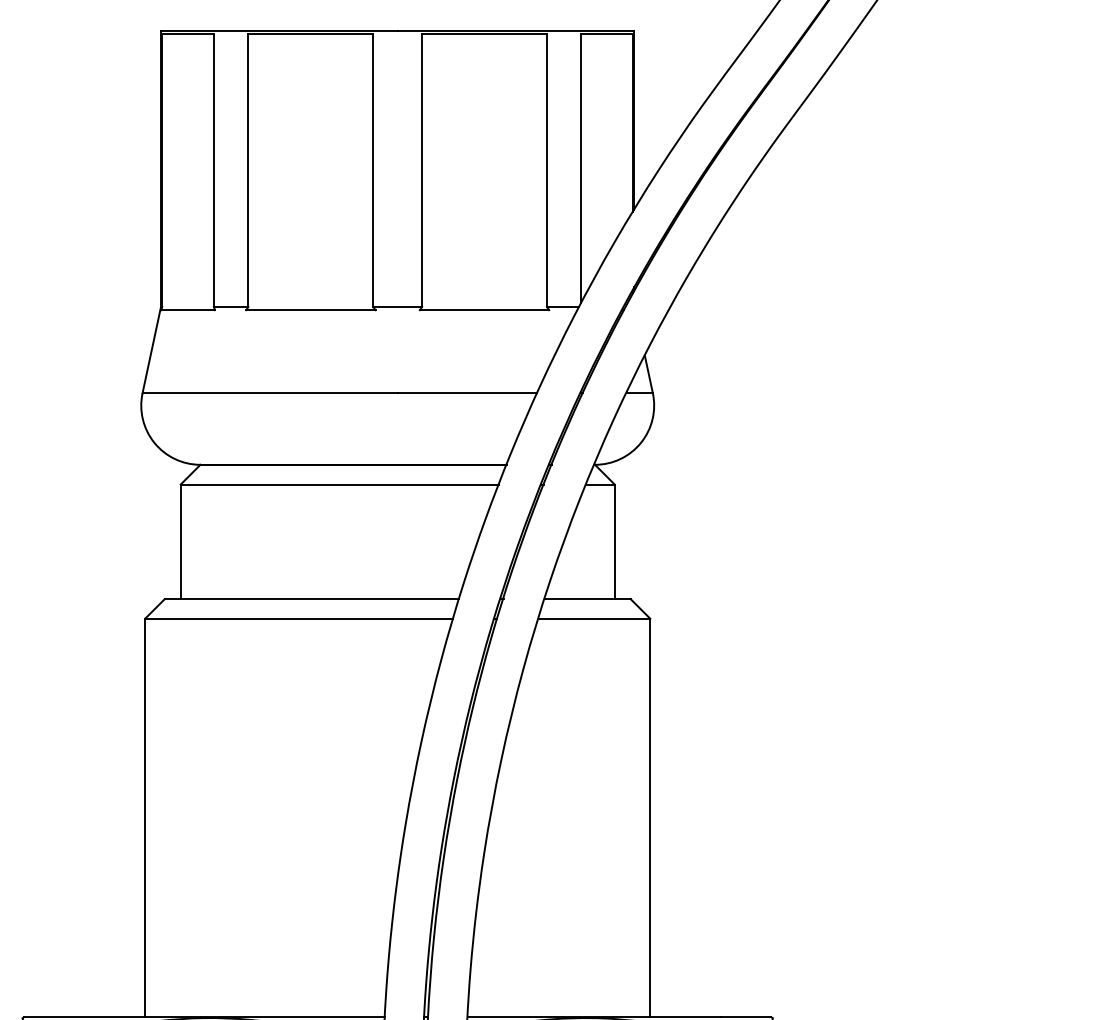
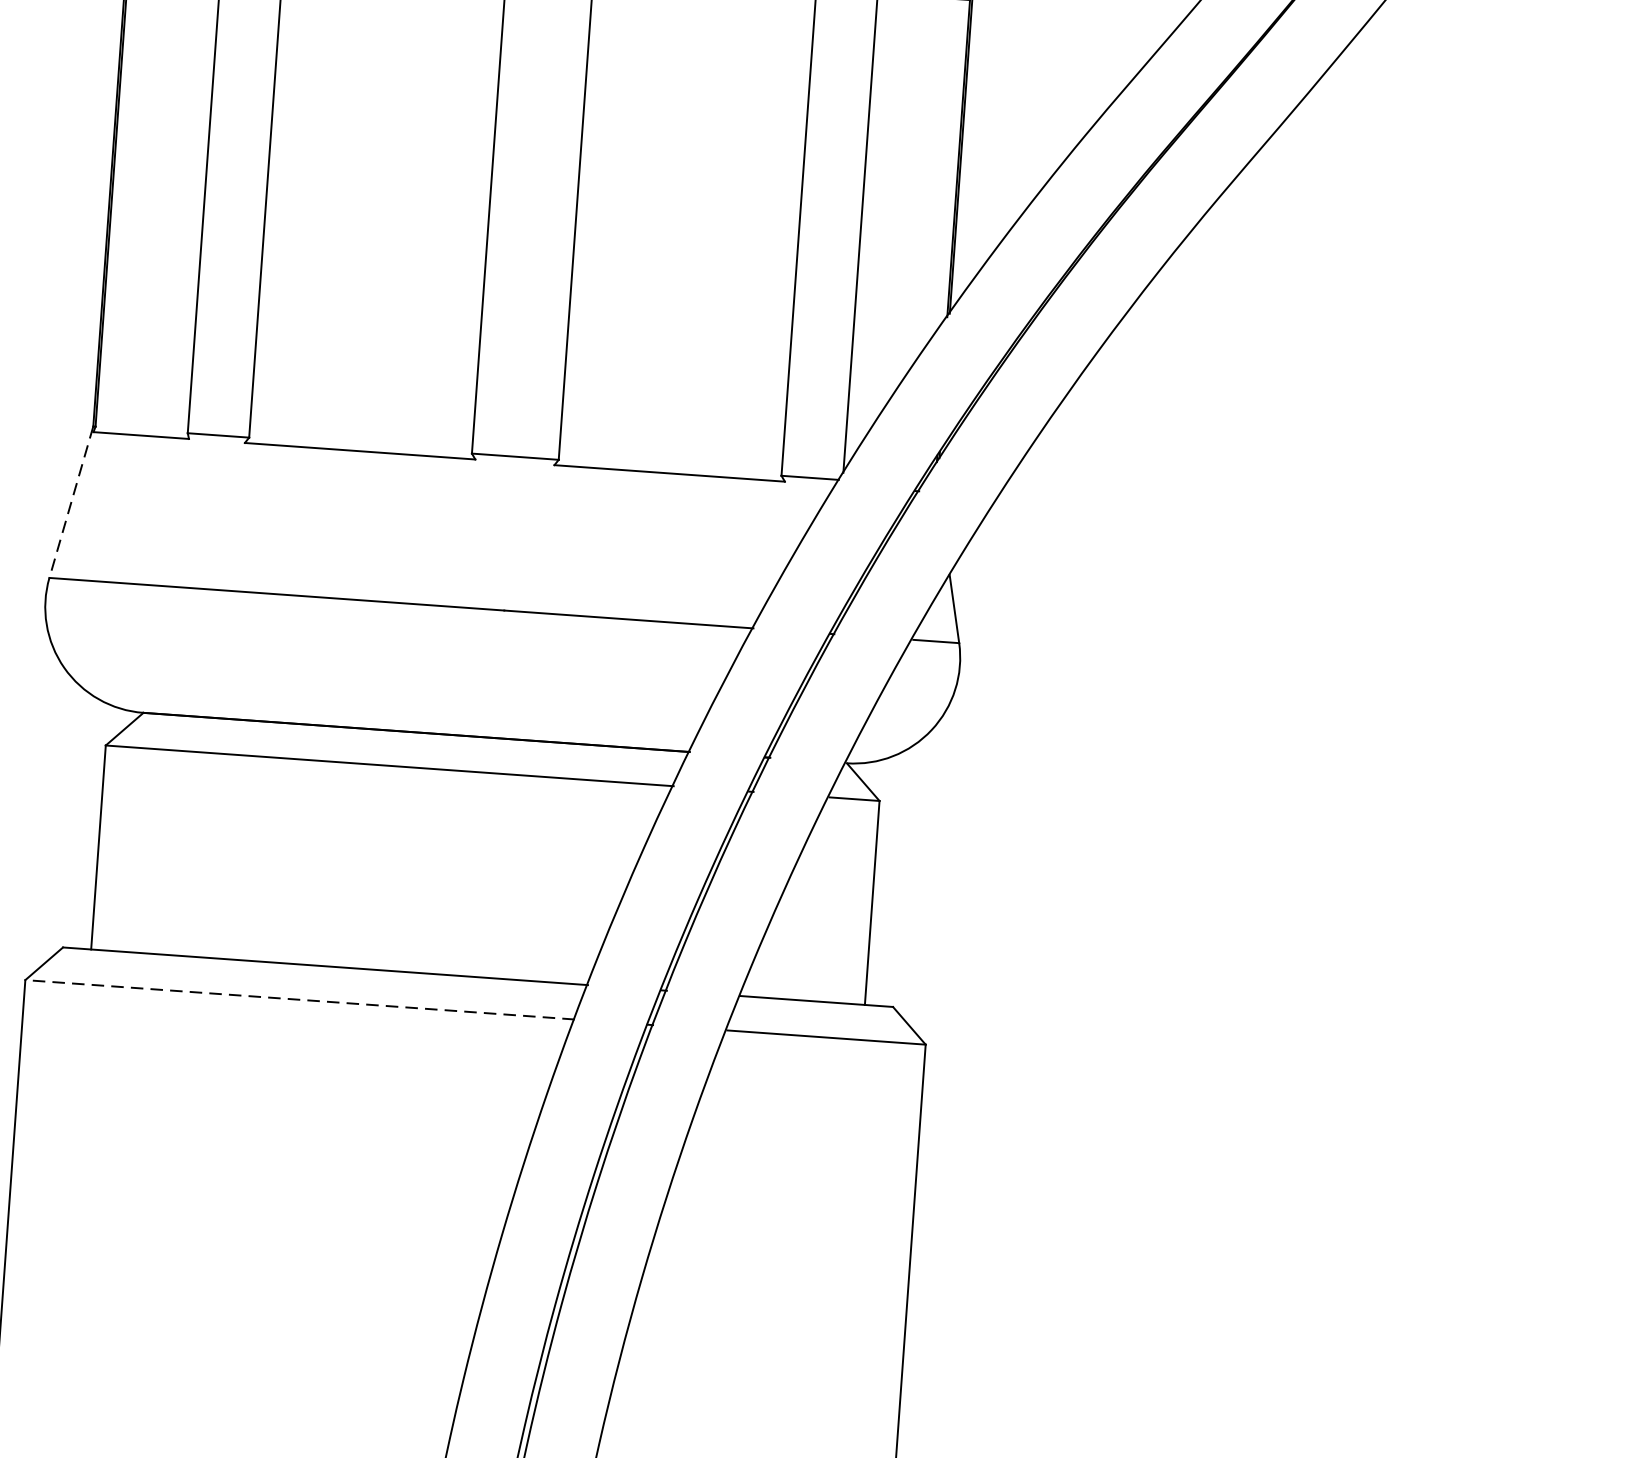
line: (151, 350) -> (70, 502), solid -> dashed
line: (298, 618) -> (298, 999), solid -> dashed

